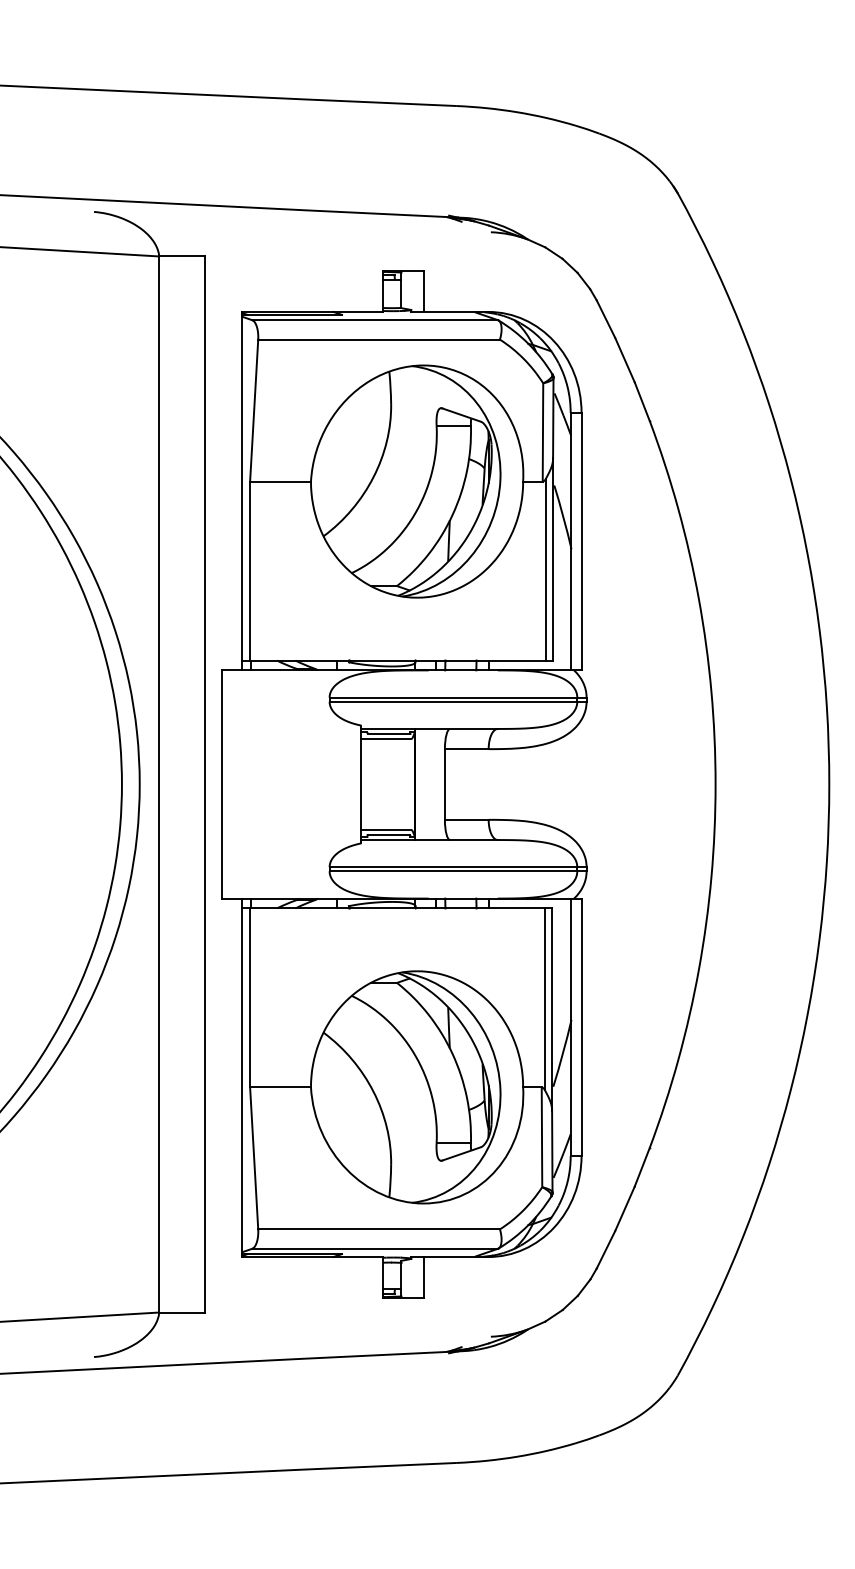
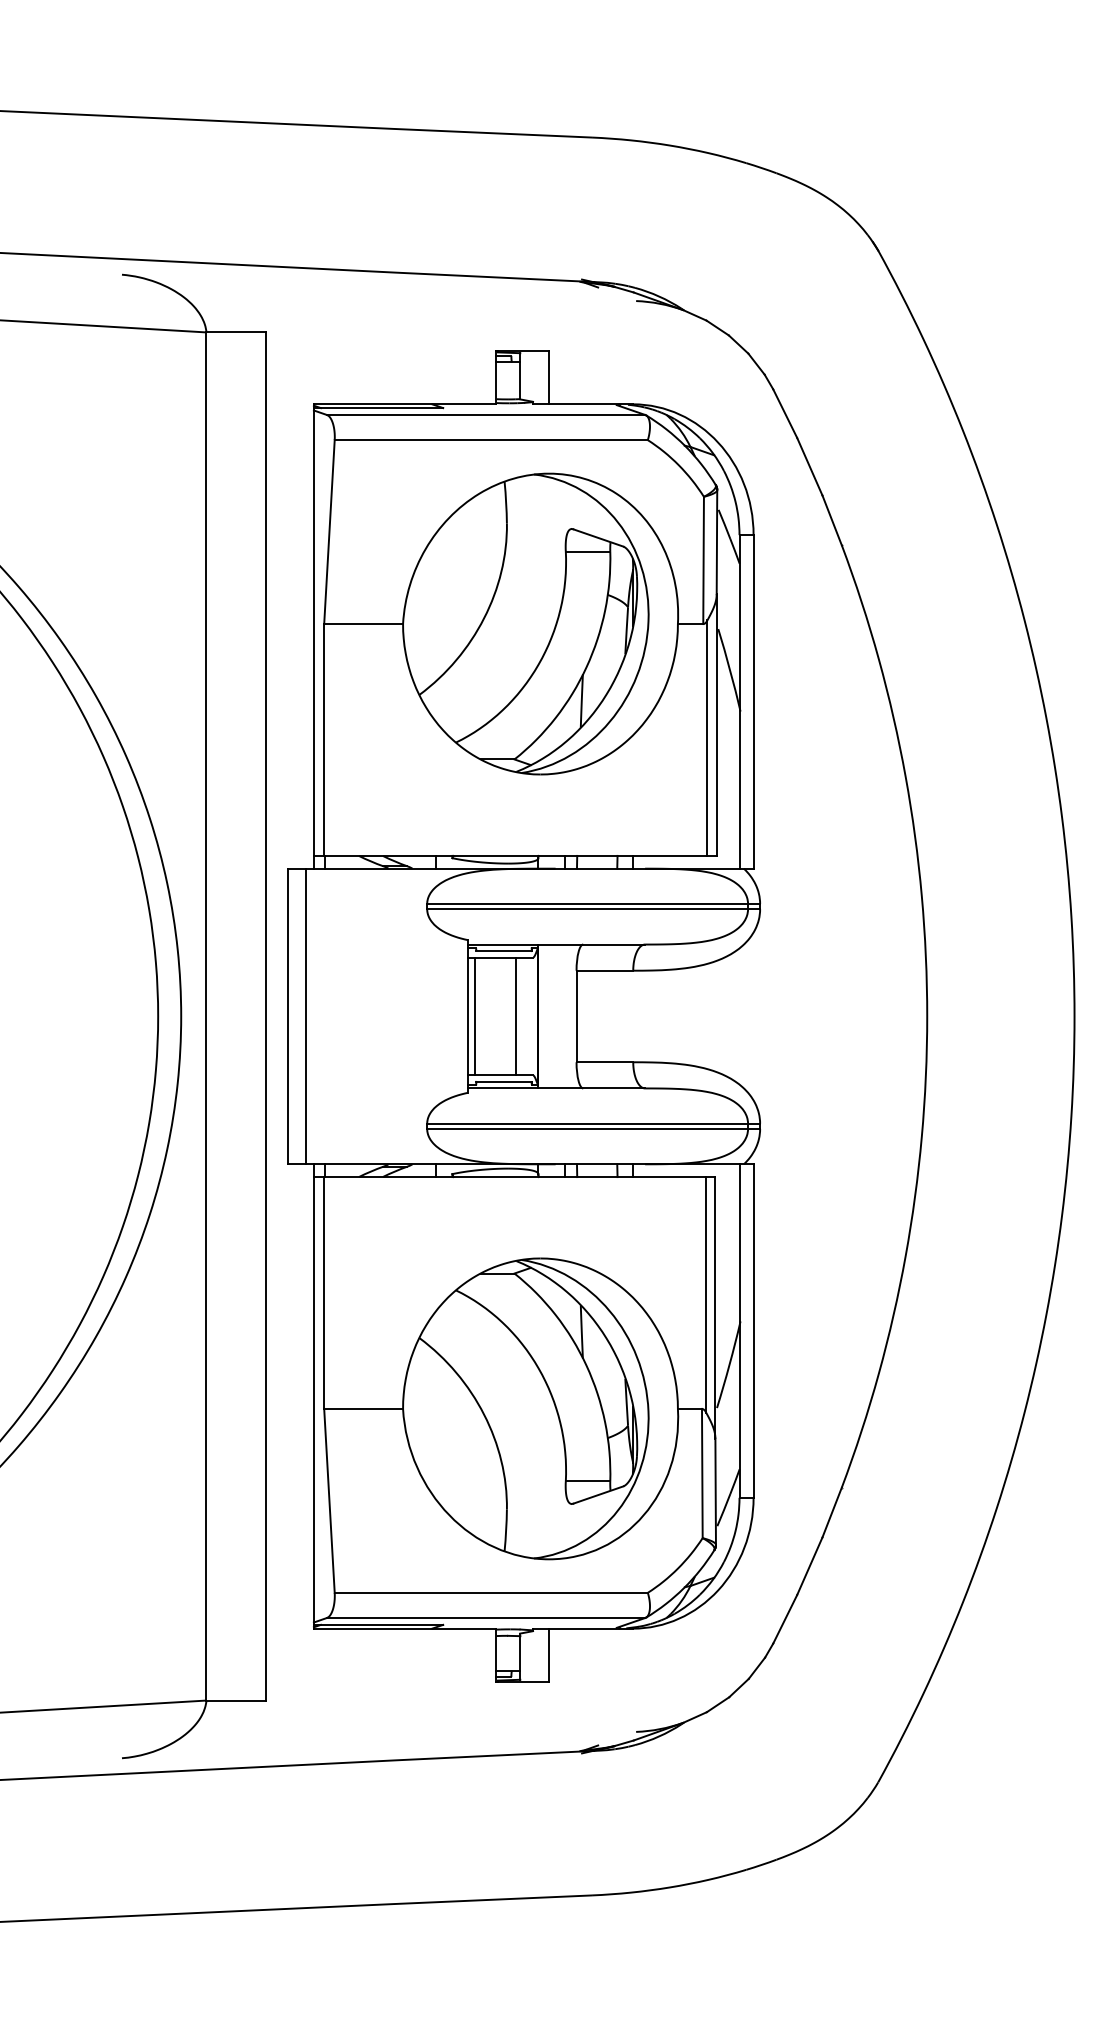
line: (236, 784) -> (306, 1016), added
line: (366, 784) -> (474, 1016), added
line: (398, 784) -> (516, 1016), added

